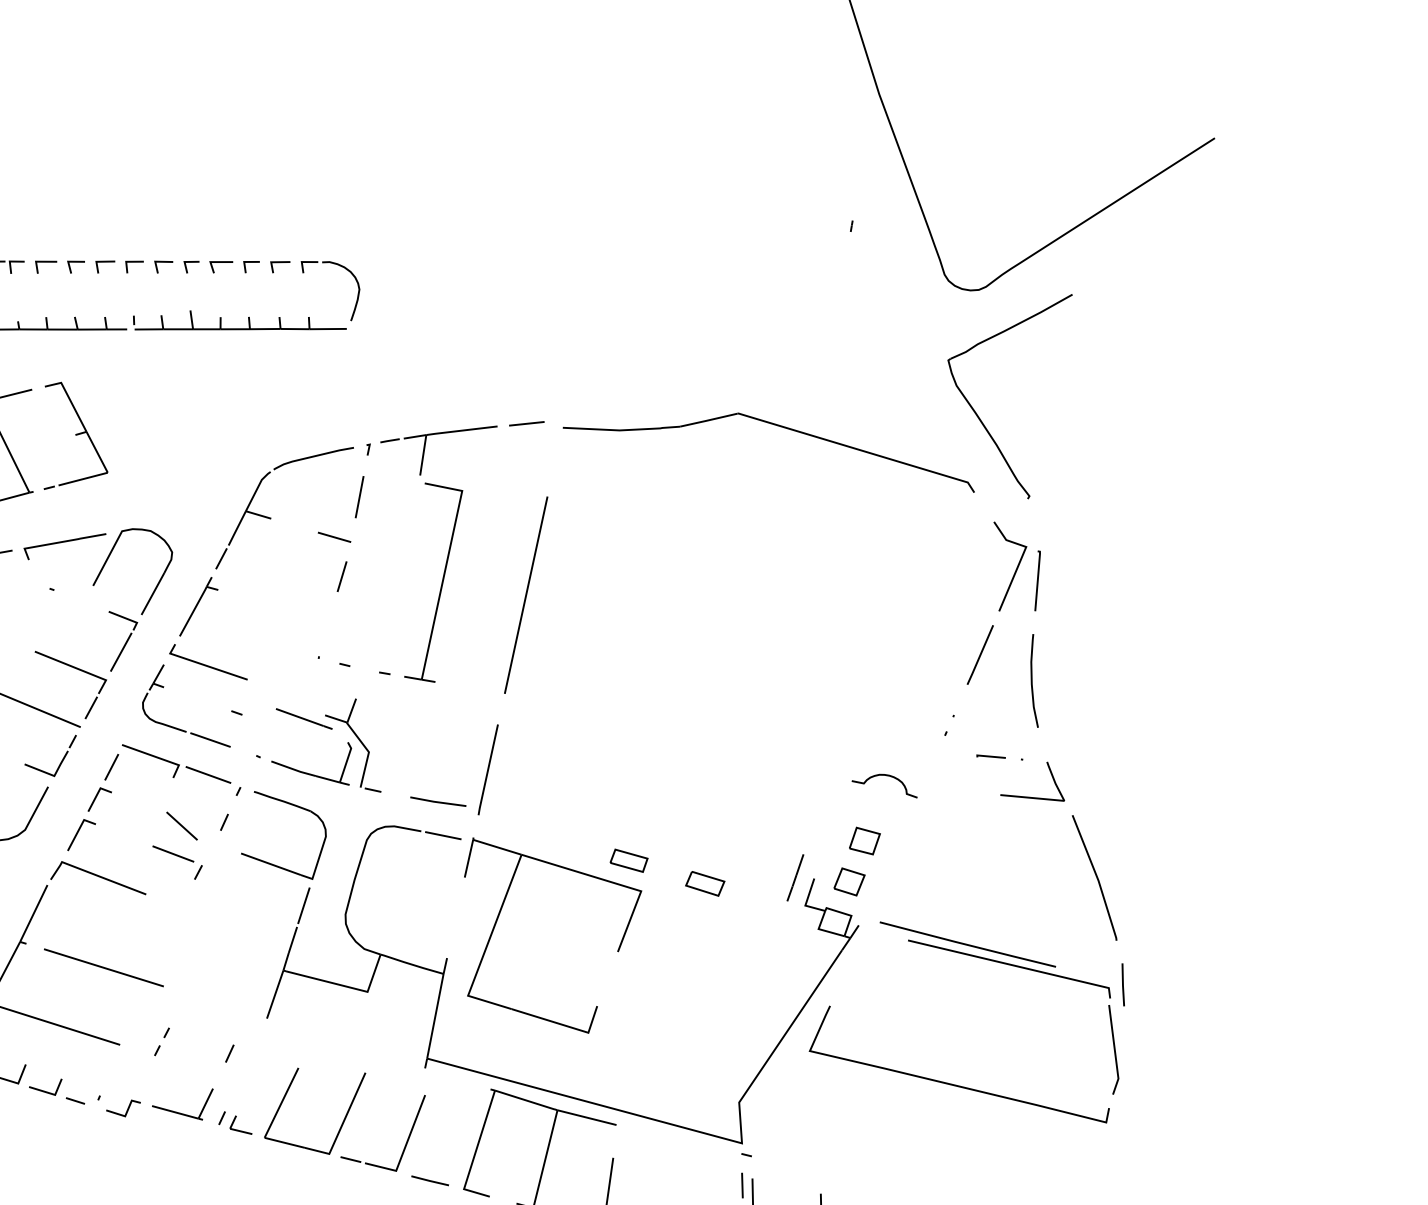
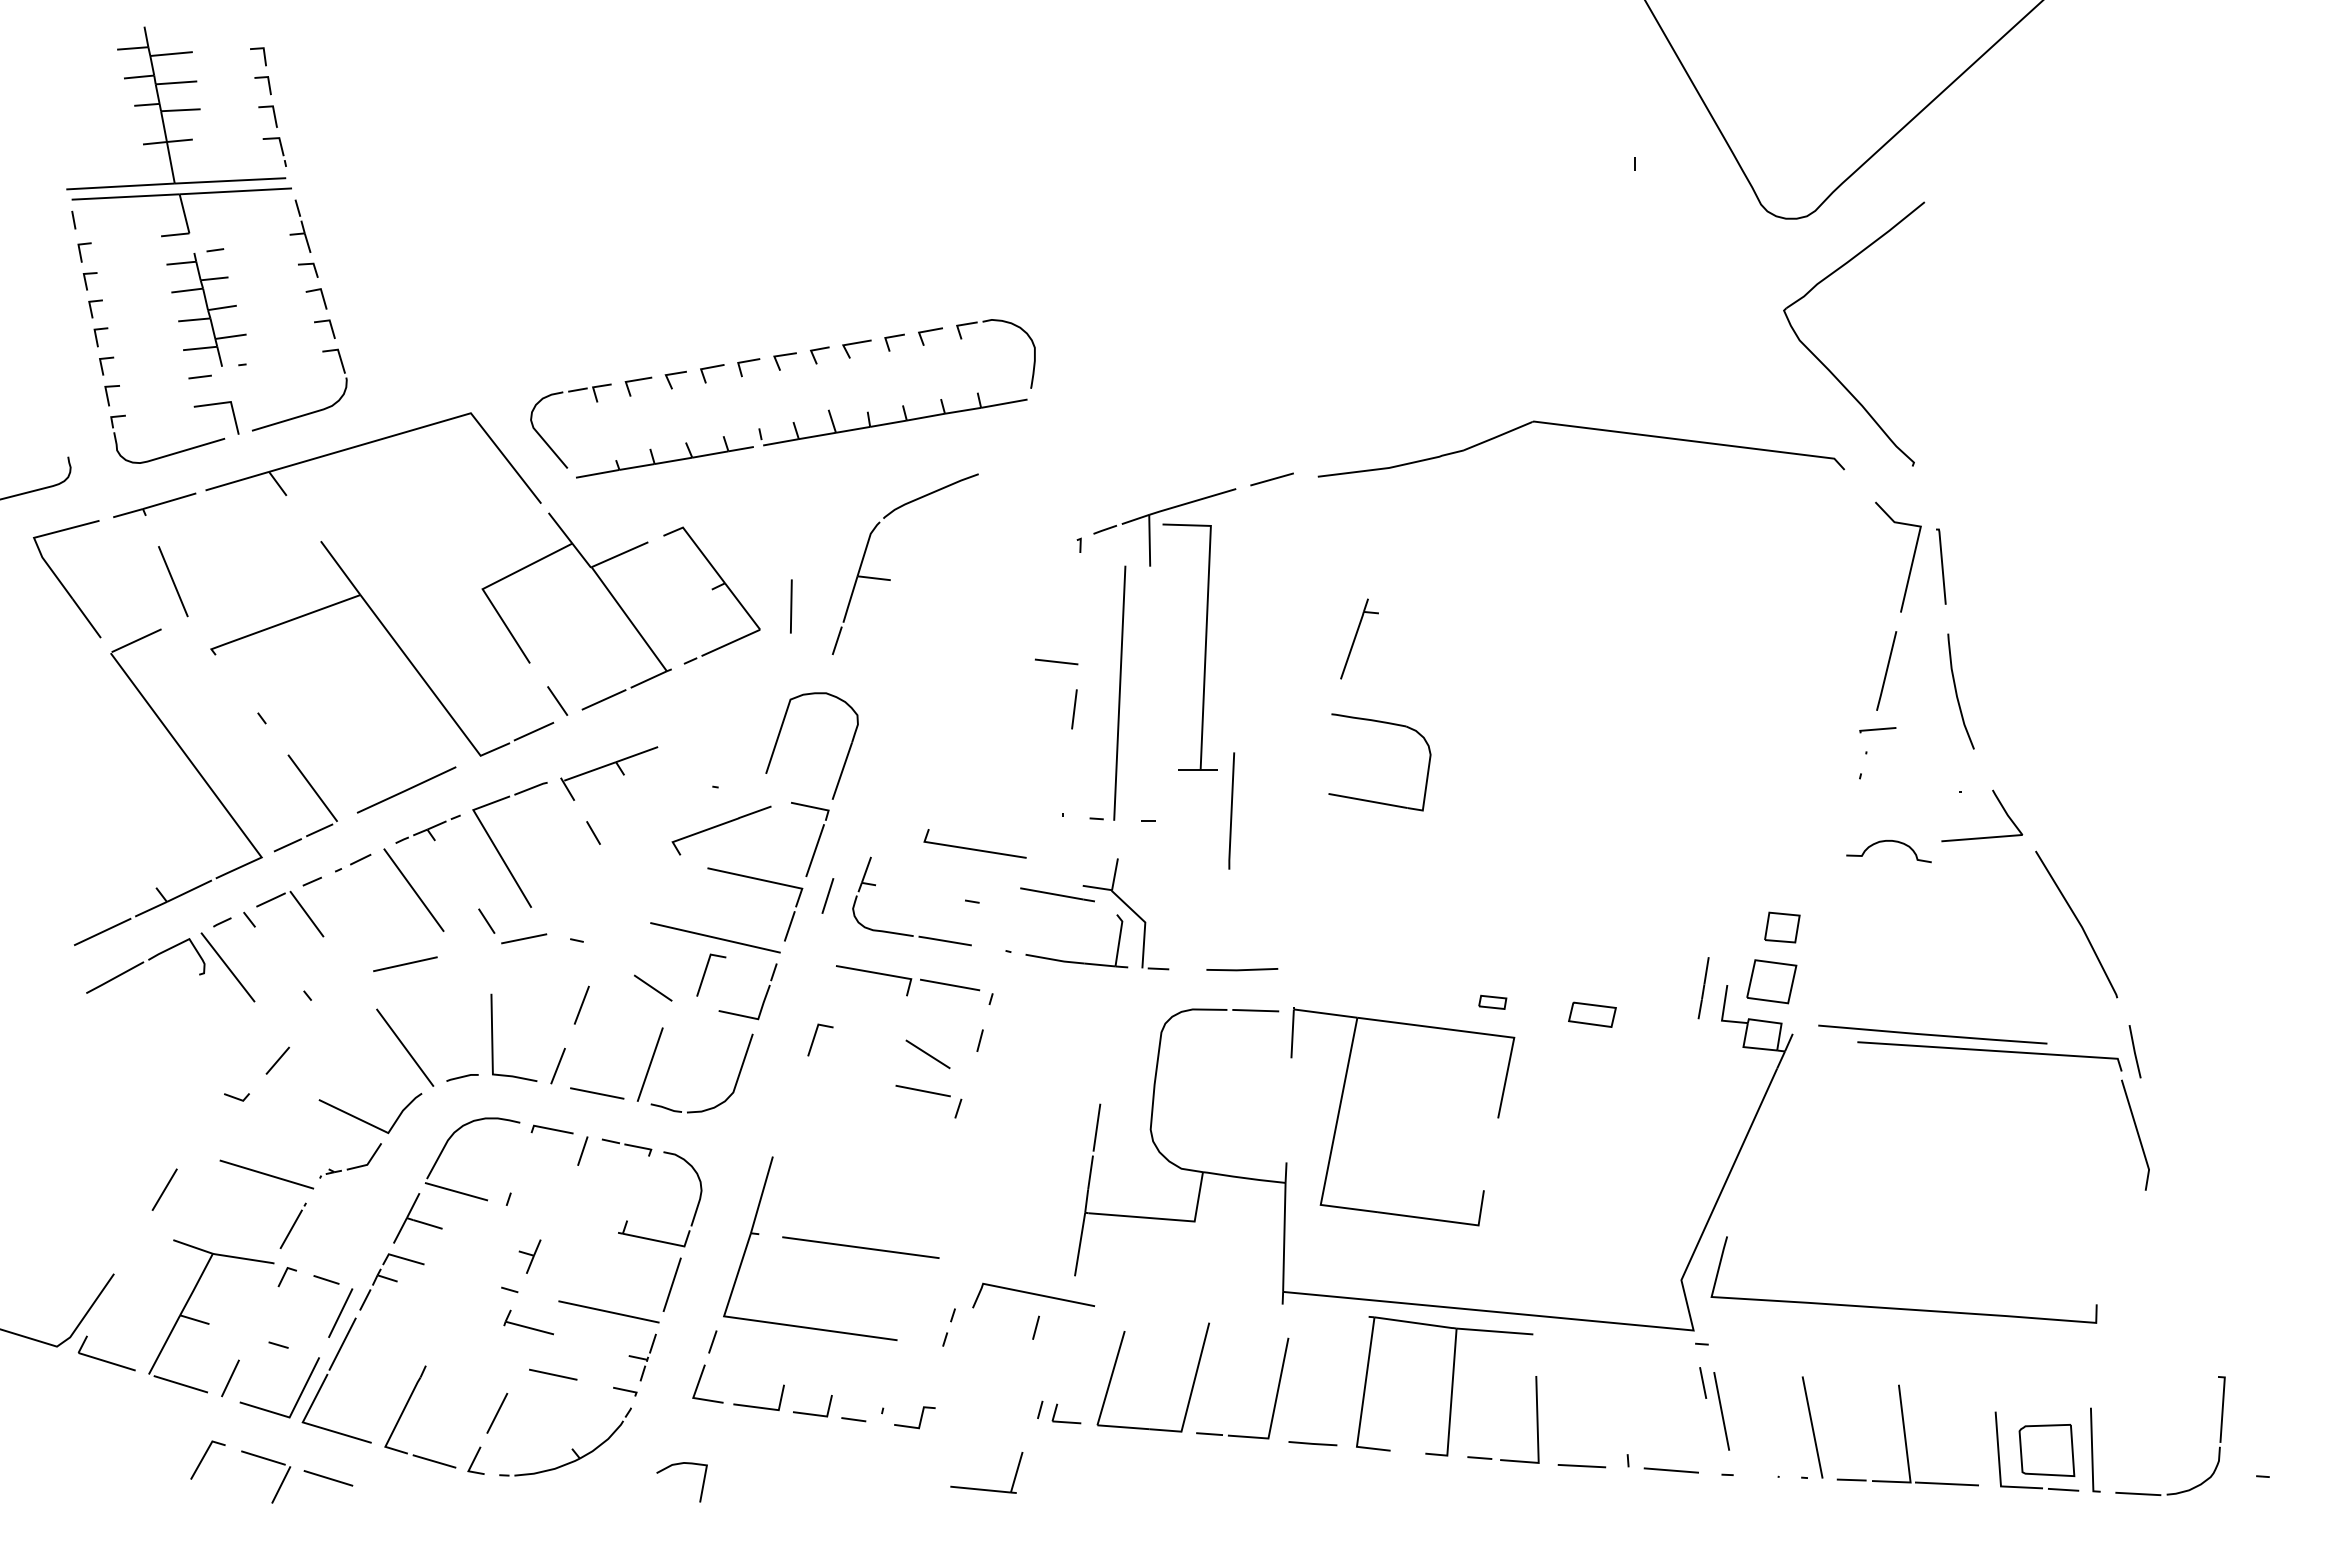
line: (359, 497) -> (791, 606), moved
part: (271, 518) -> (890, 579), moved
part: (64, 546) -> (721, 830), moved
part: (441, 584) -> (1204, 647), moved
line: (526, 594) -> (1119, 692), moved
part: (199, 607) -> (1359, 638), moved
line: (208, 665) -> (974, 848), moved
line: (990, 757) -> (1877, 730), moved
line: (111, 766) -> (827, 895), moved
line: (488, 769) -> (1231, 810), moved
curve: (886, 775) -> (1888, 841), moved
line: (78, 832) -> (706, 971), moved
part: (628, 860) -> (1492, 1002), size x0.6
part: (274, 864) -> (1372, 800), moved
line: (99, 877) -> (1033, 1294), moved
part: (849, 881) -> (1771, 981), size x1.4
curve: (953, 1084) -> (1897, 1307), moved
part: (176, 1111) -> (982, 1488), moved

